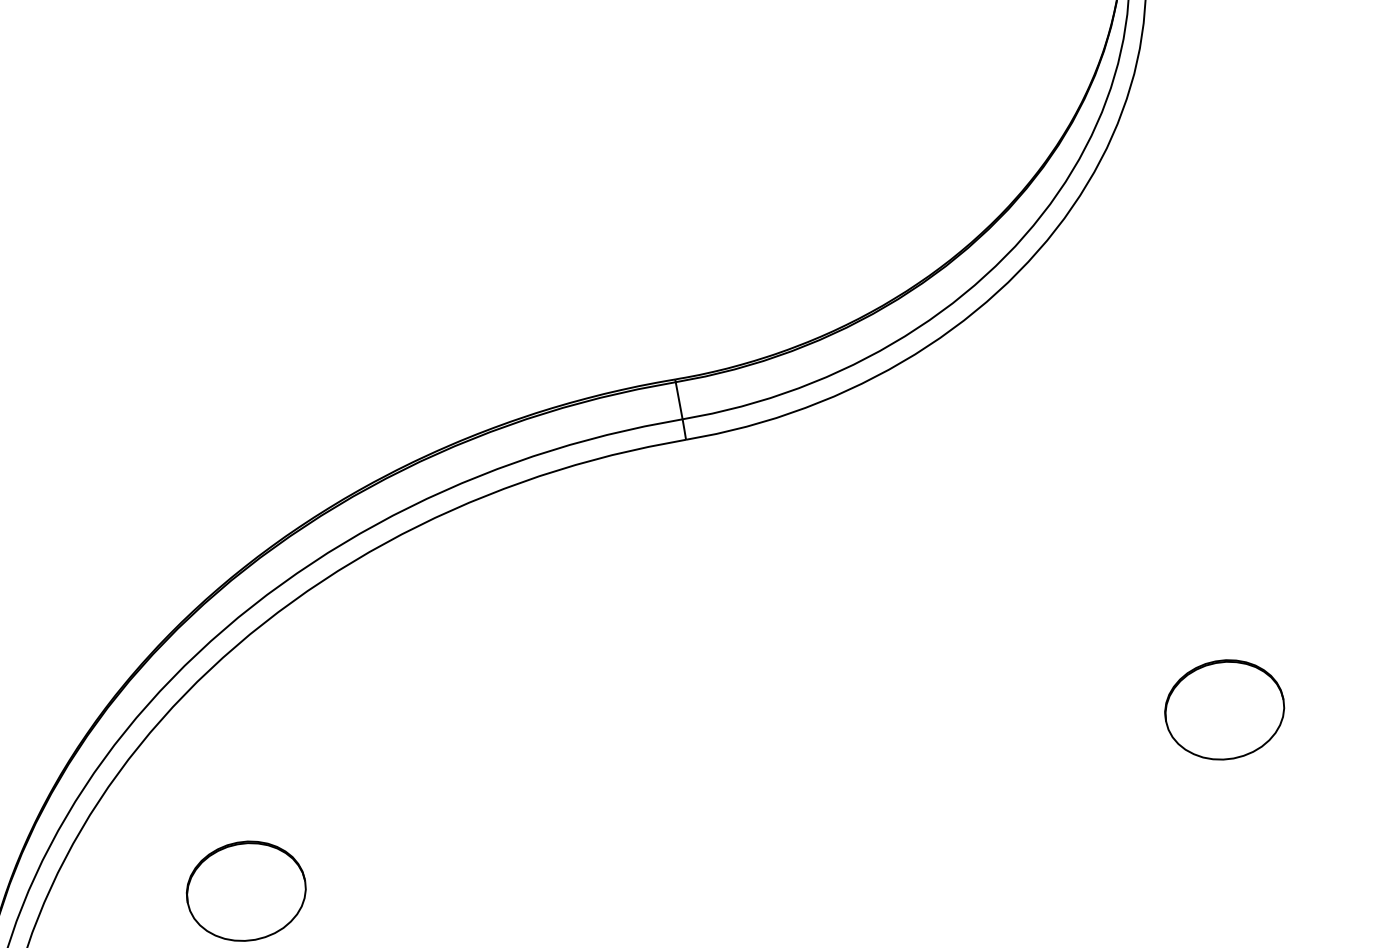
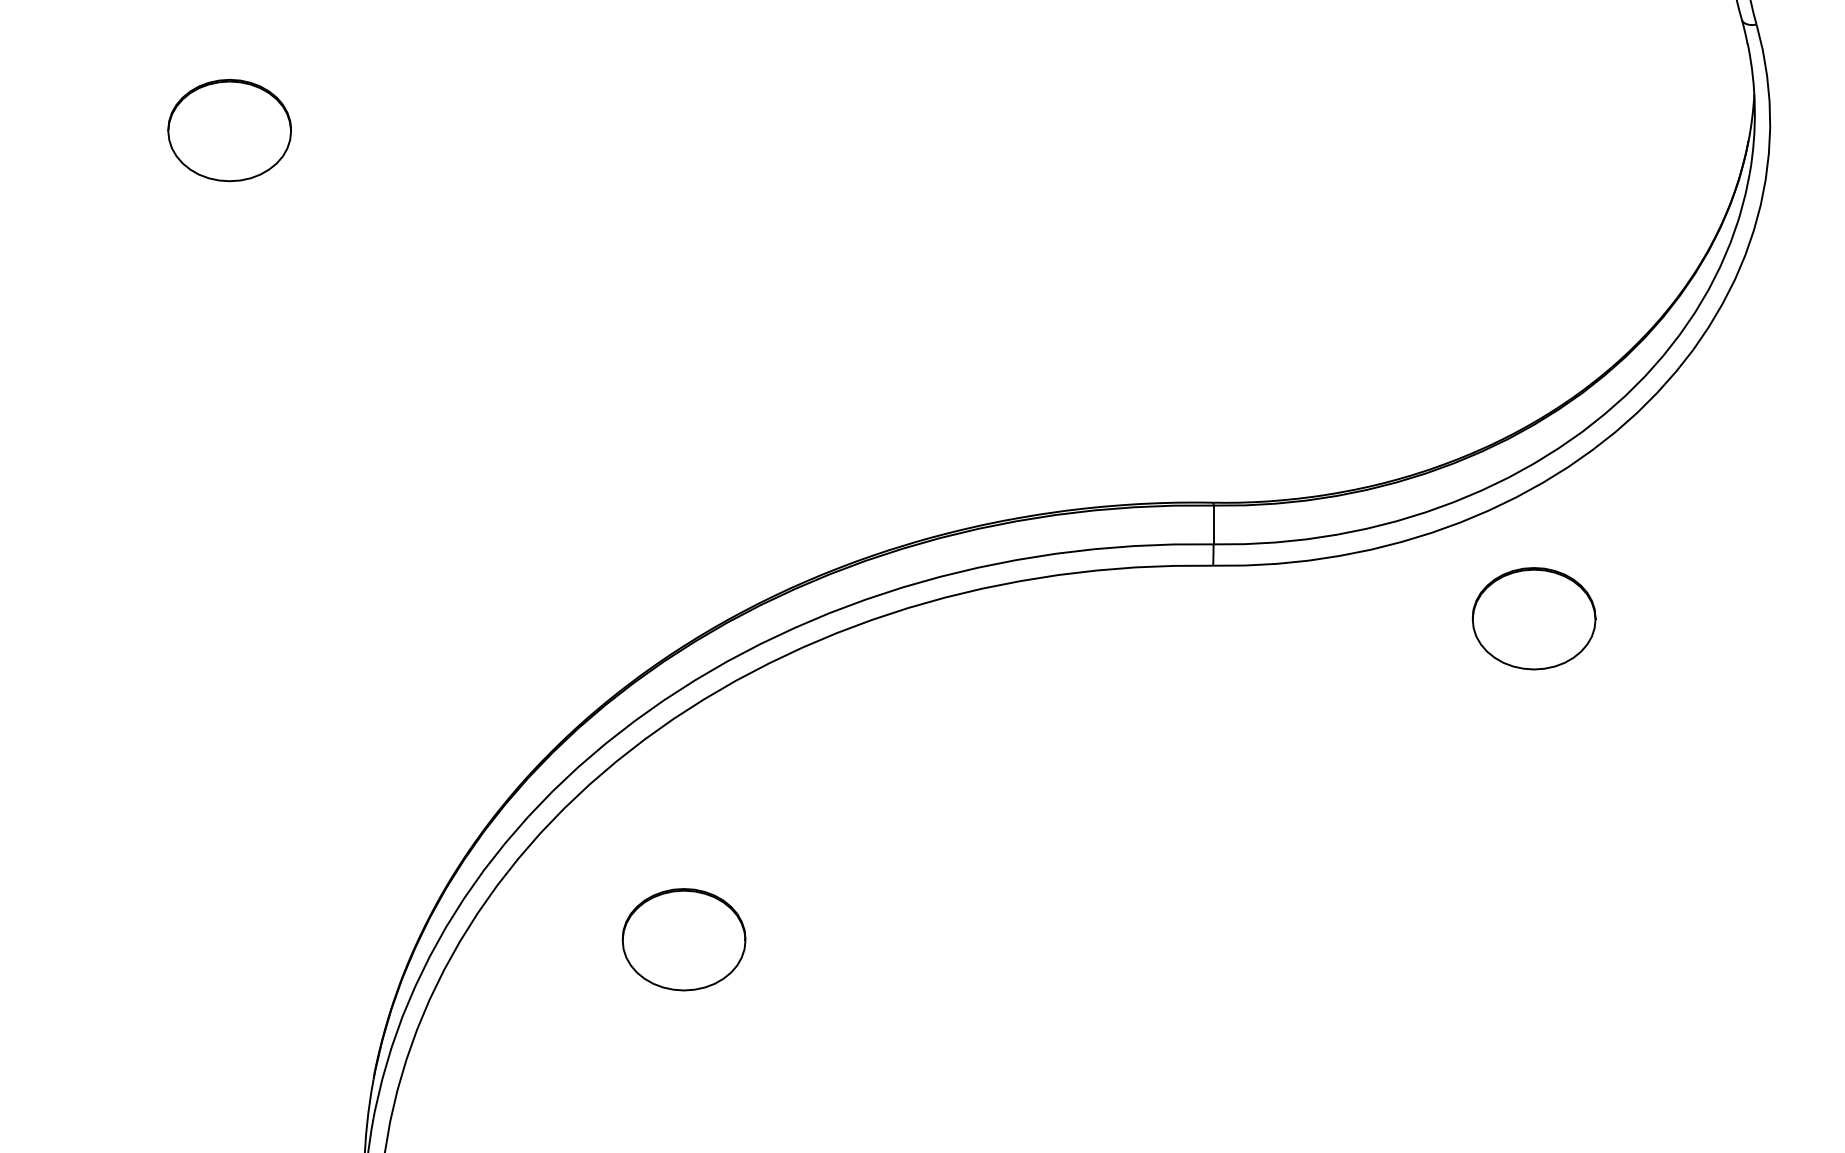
part: (1224, 709) -> (1533, 618), moved

